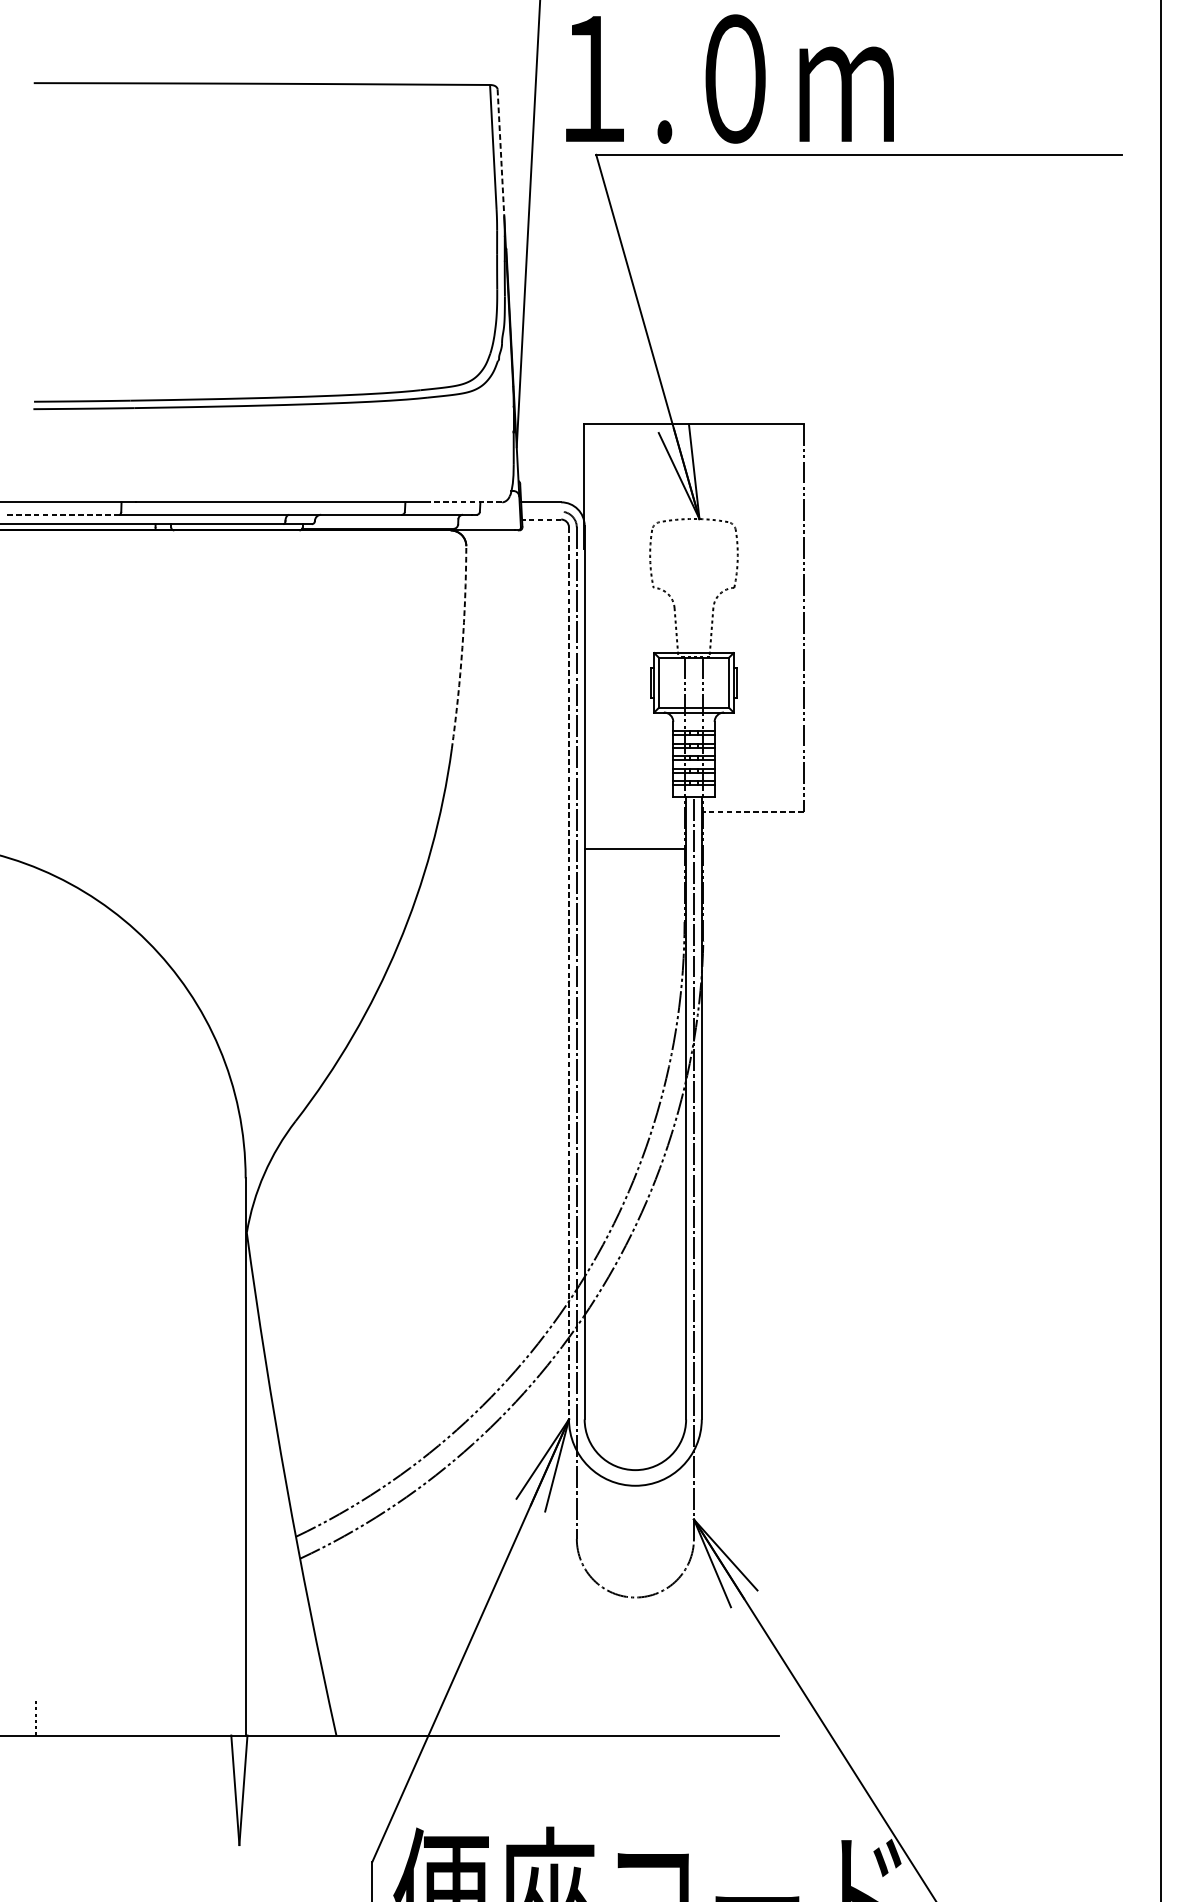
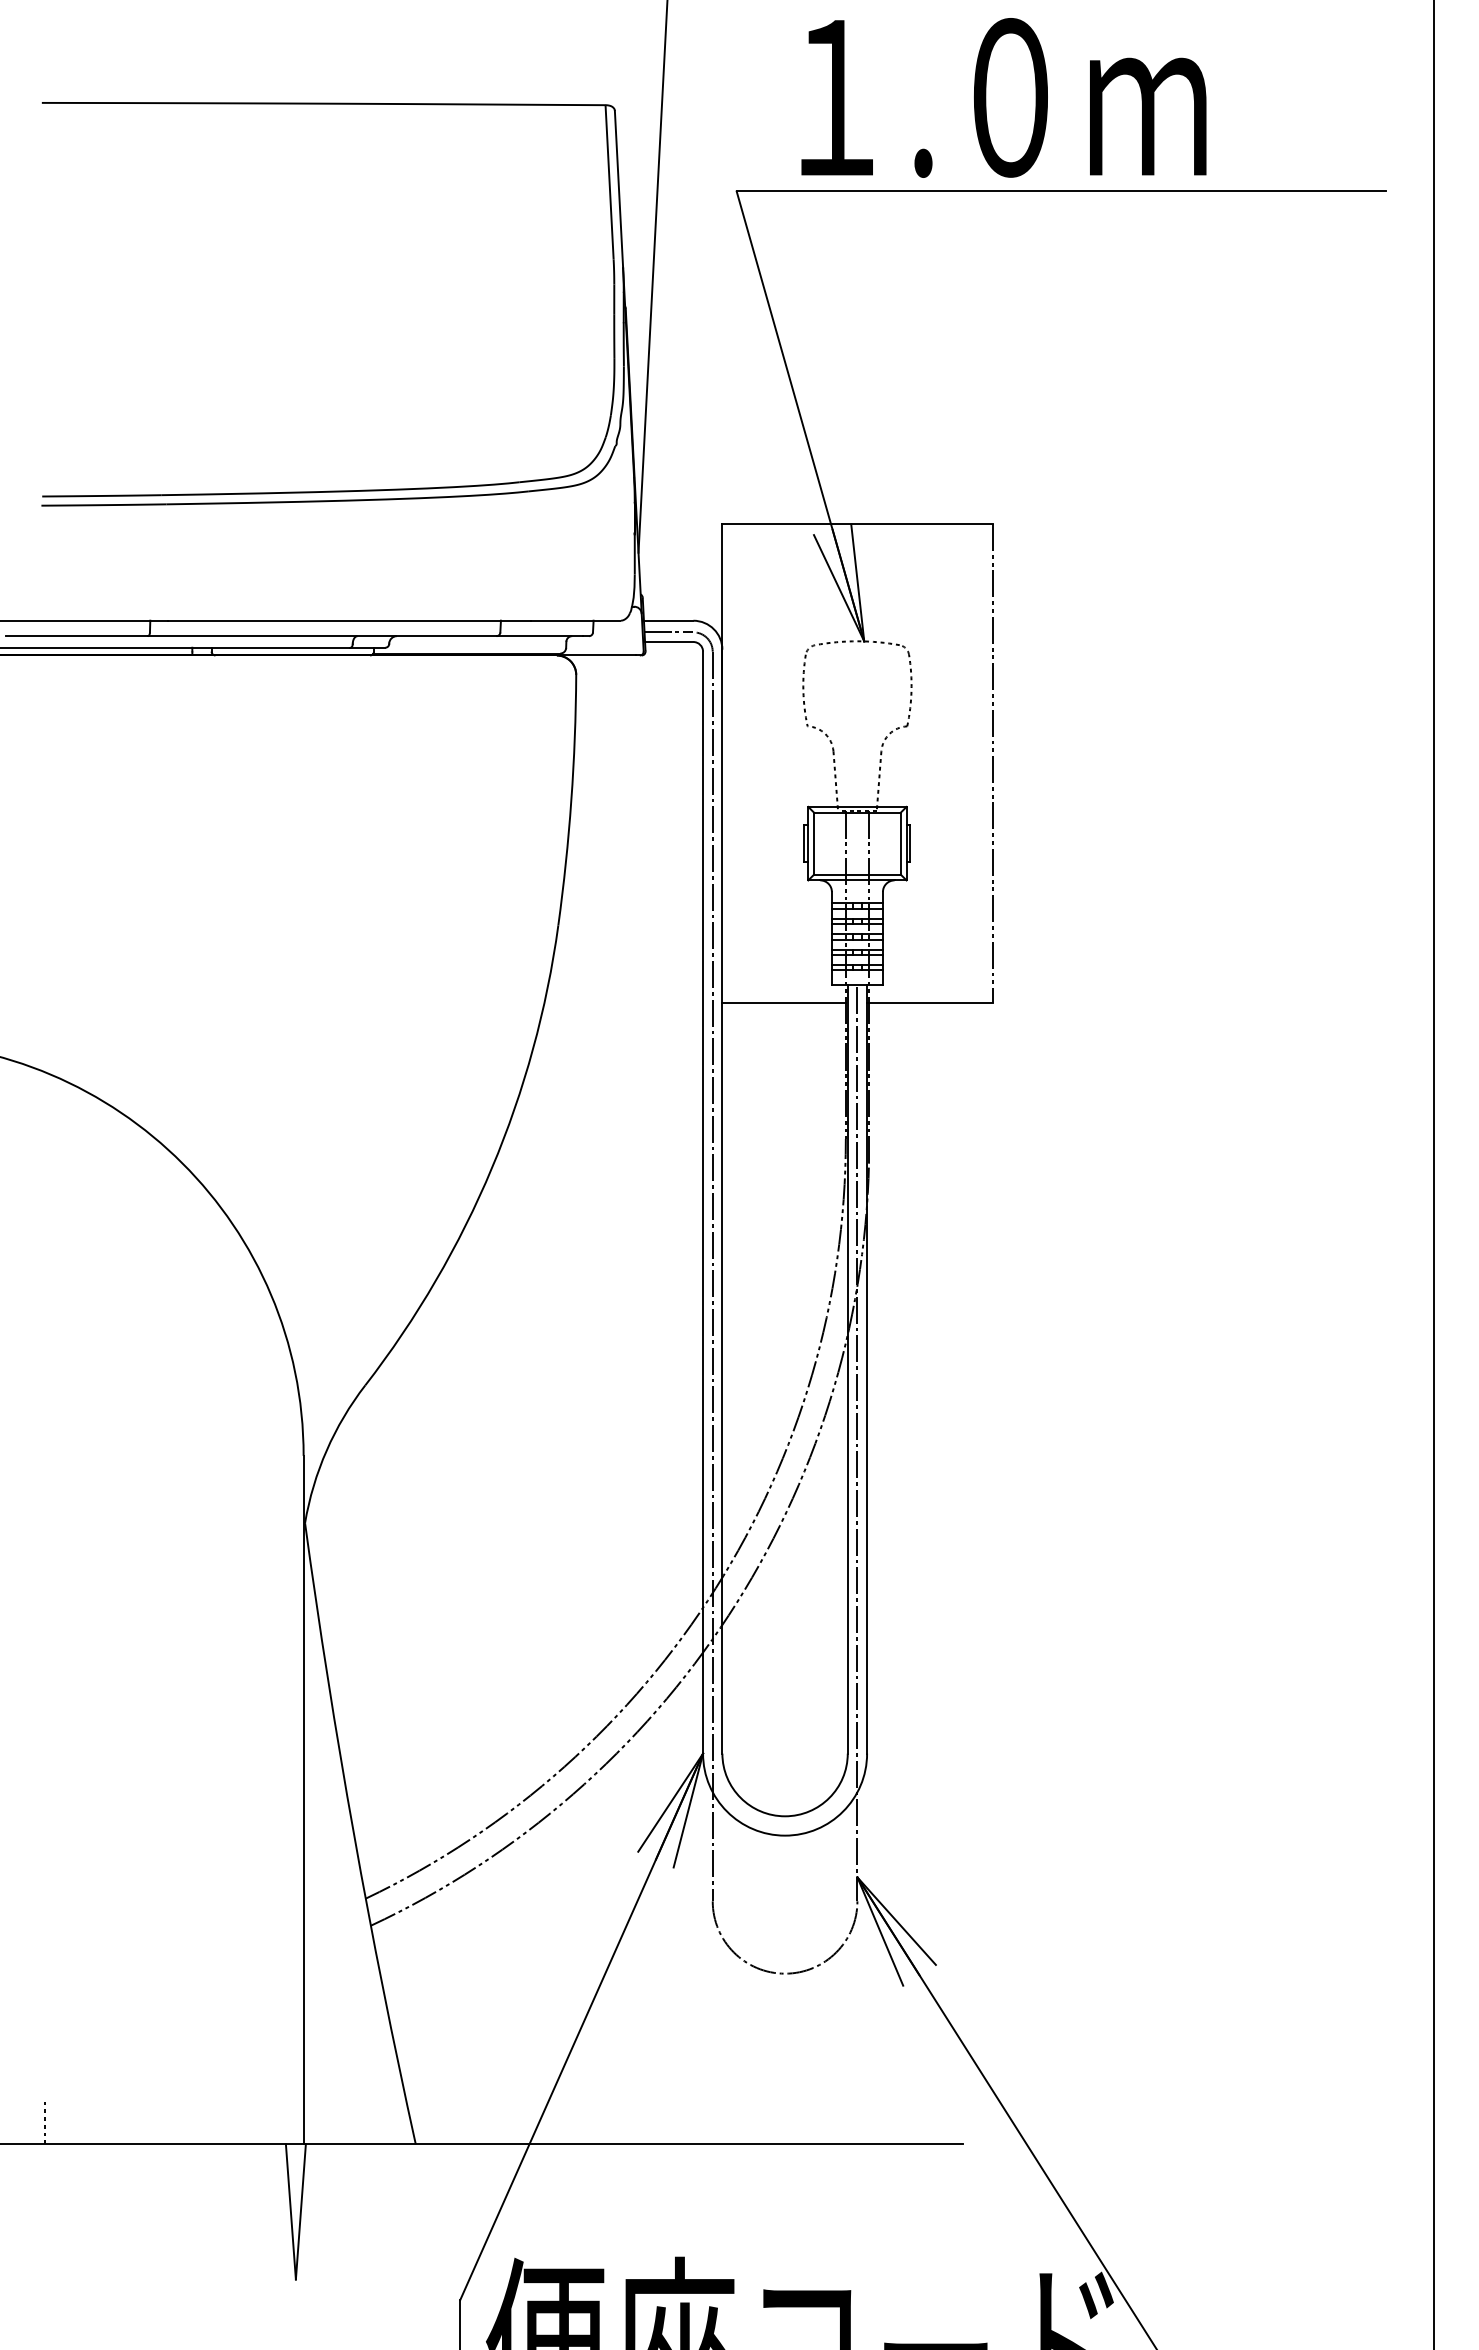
text: (729, 78) -> (1003, 97), moved
line: (501, 153) -> (619, 189), dashed -> solid
line: (465, 502) -> (575, 620), dashed -> solid
line: (541, 511) -> (668, 632), added
line: (62, 515) -> (77, 636), dashed -> solid
line: (541, 519) -> (668, 642), dashed -> solid
arc: (462, 647) -> (571, 800), dashed -> solid
line: (752, 812) -> (929, 1003), dashed -> solid
line: (634, 849) -> (783, 1003), moved
line: (569, 973) -> (703, 1202), dashed -> solid

